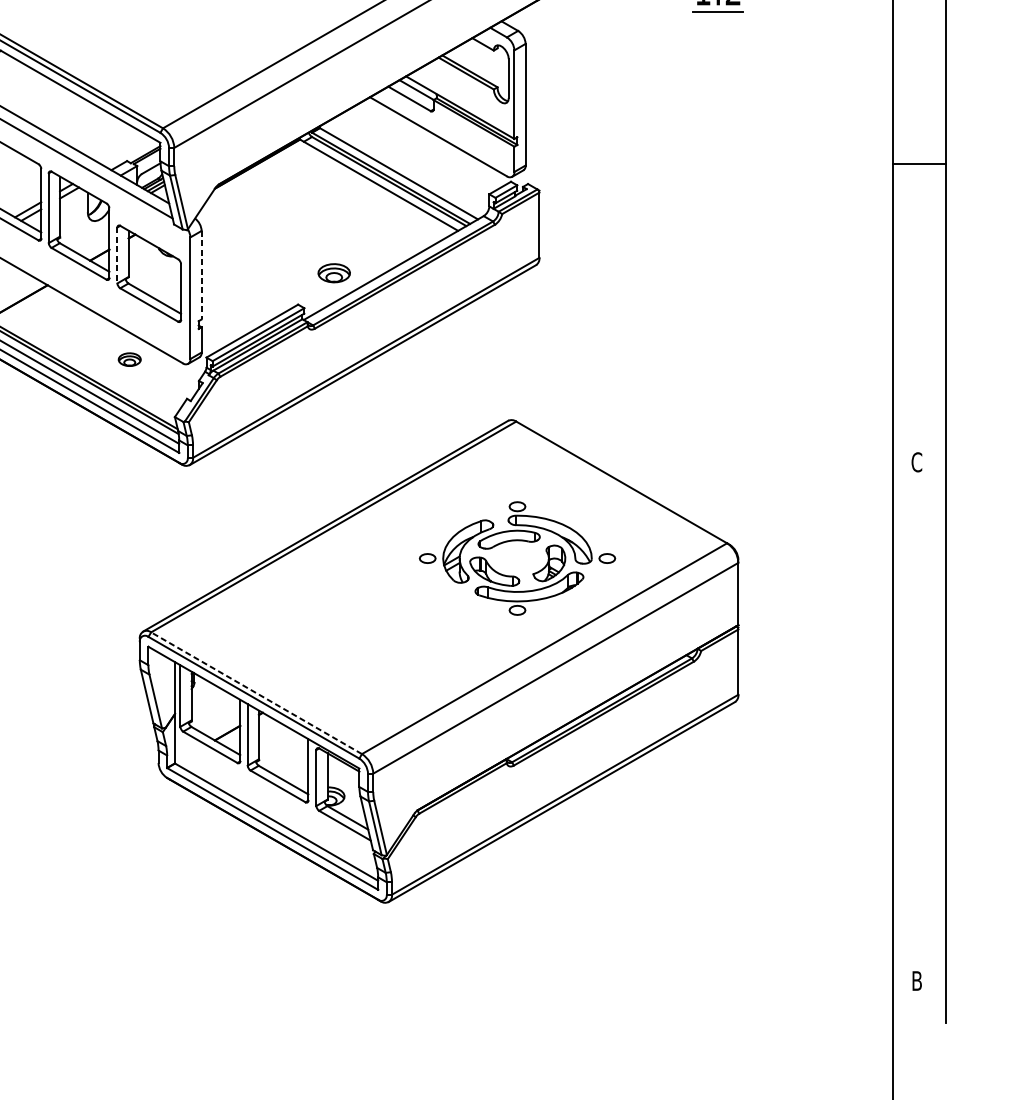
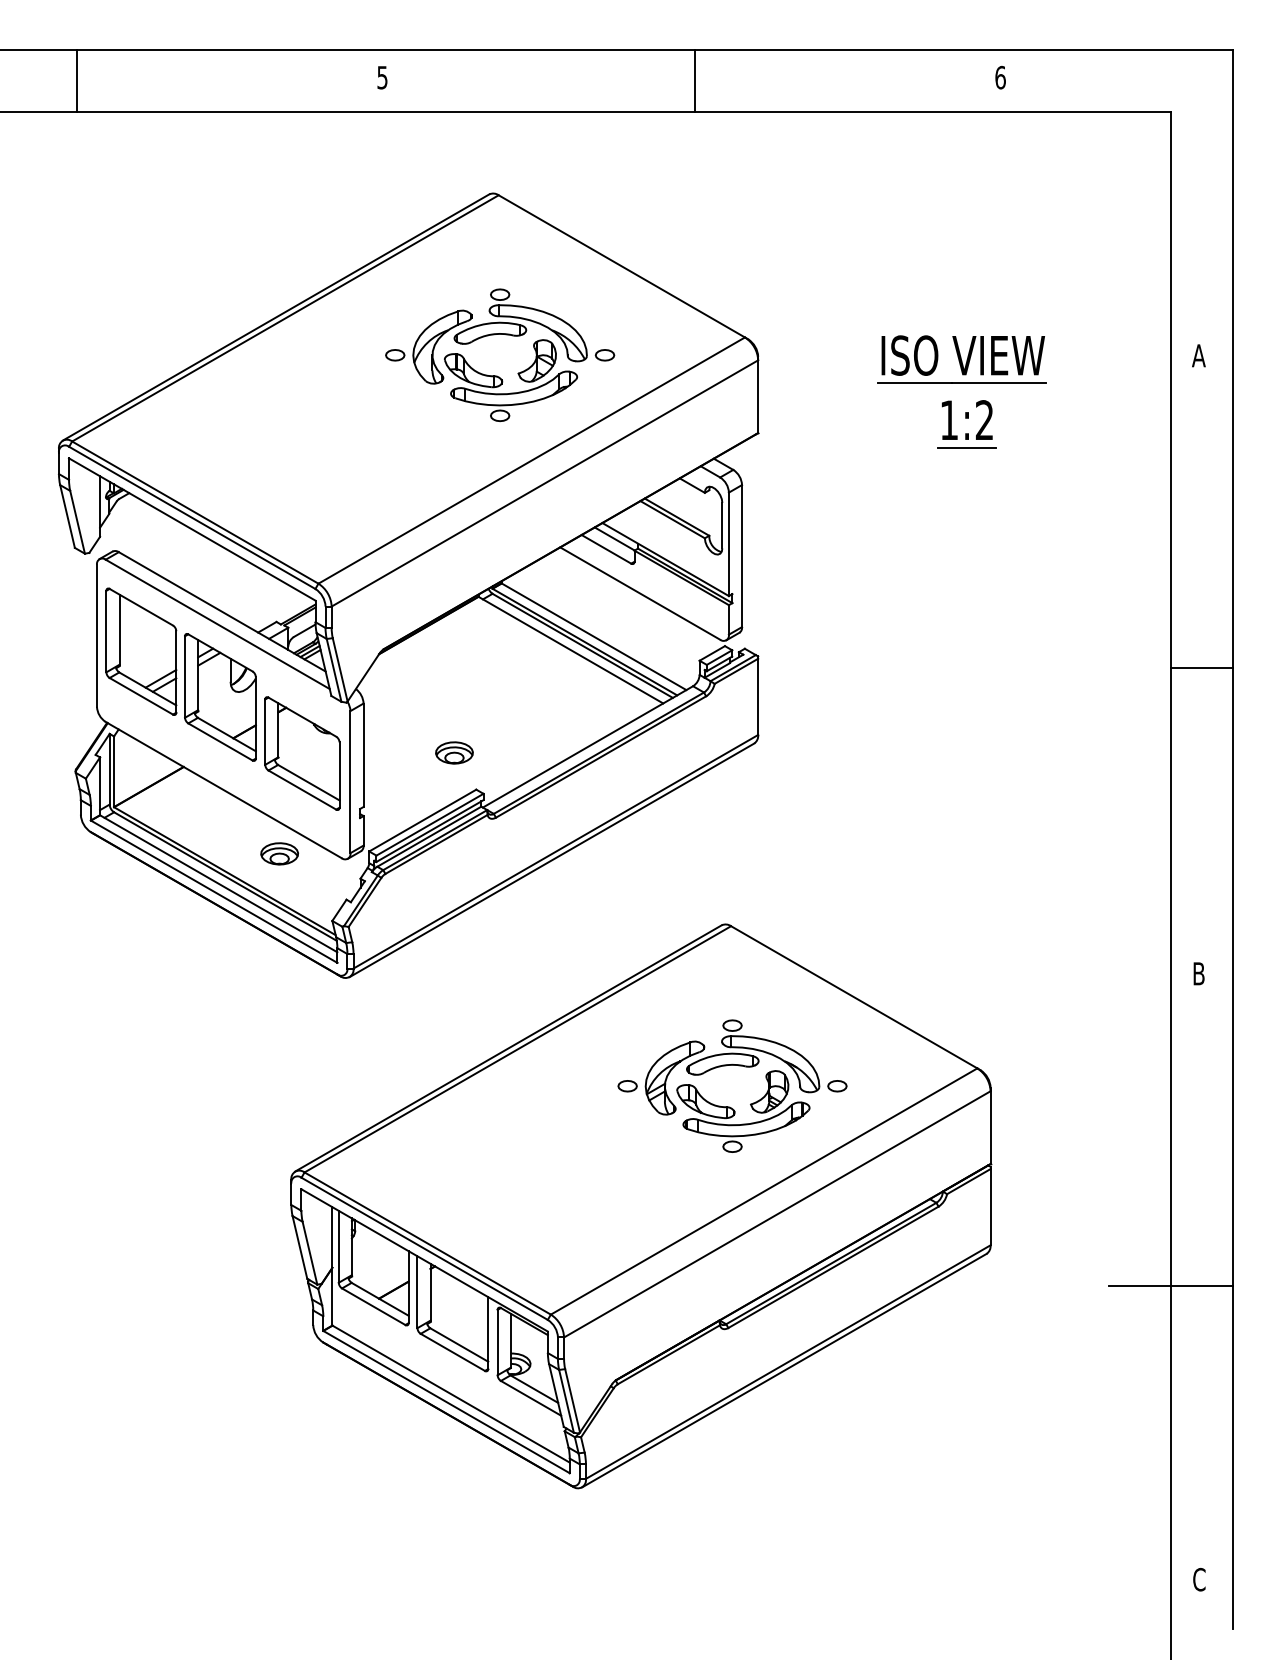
line: (918, 164) -> (1201, 667), moved
line: (117, 255) -> (265, 732), dashed -> solid
part: (334, 272) -> (454, 752), moved
line: (201, 275) -> (363, 755), dashed -> solid
part: (129, 359) -> (279, 853), size x1.43
text: (916, 462) -> (1198, 973), C -> B
line: (256, 693) -> (427, 1243), dashed -> solid
line: (892, 729) -> (1170, 1285), added
text: (917, 980) -> (1199, 1579), B -> C

